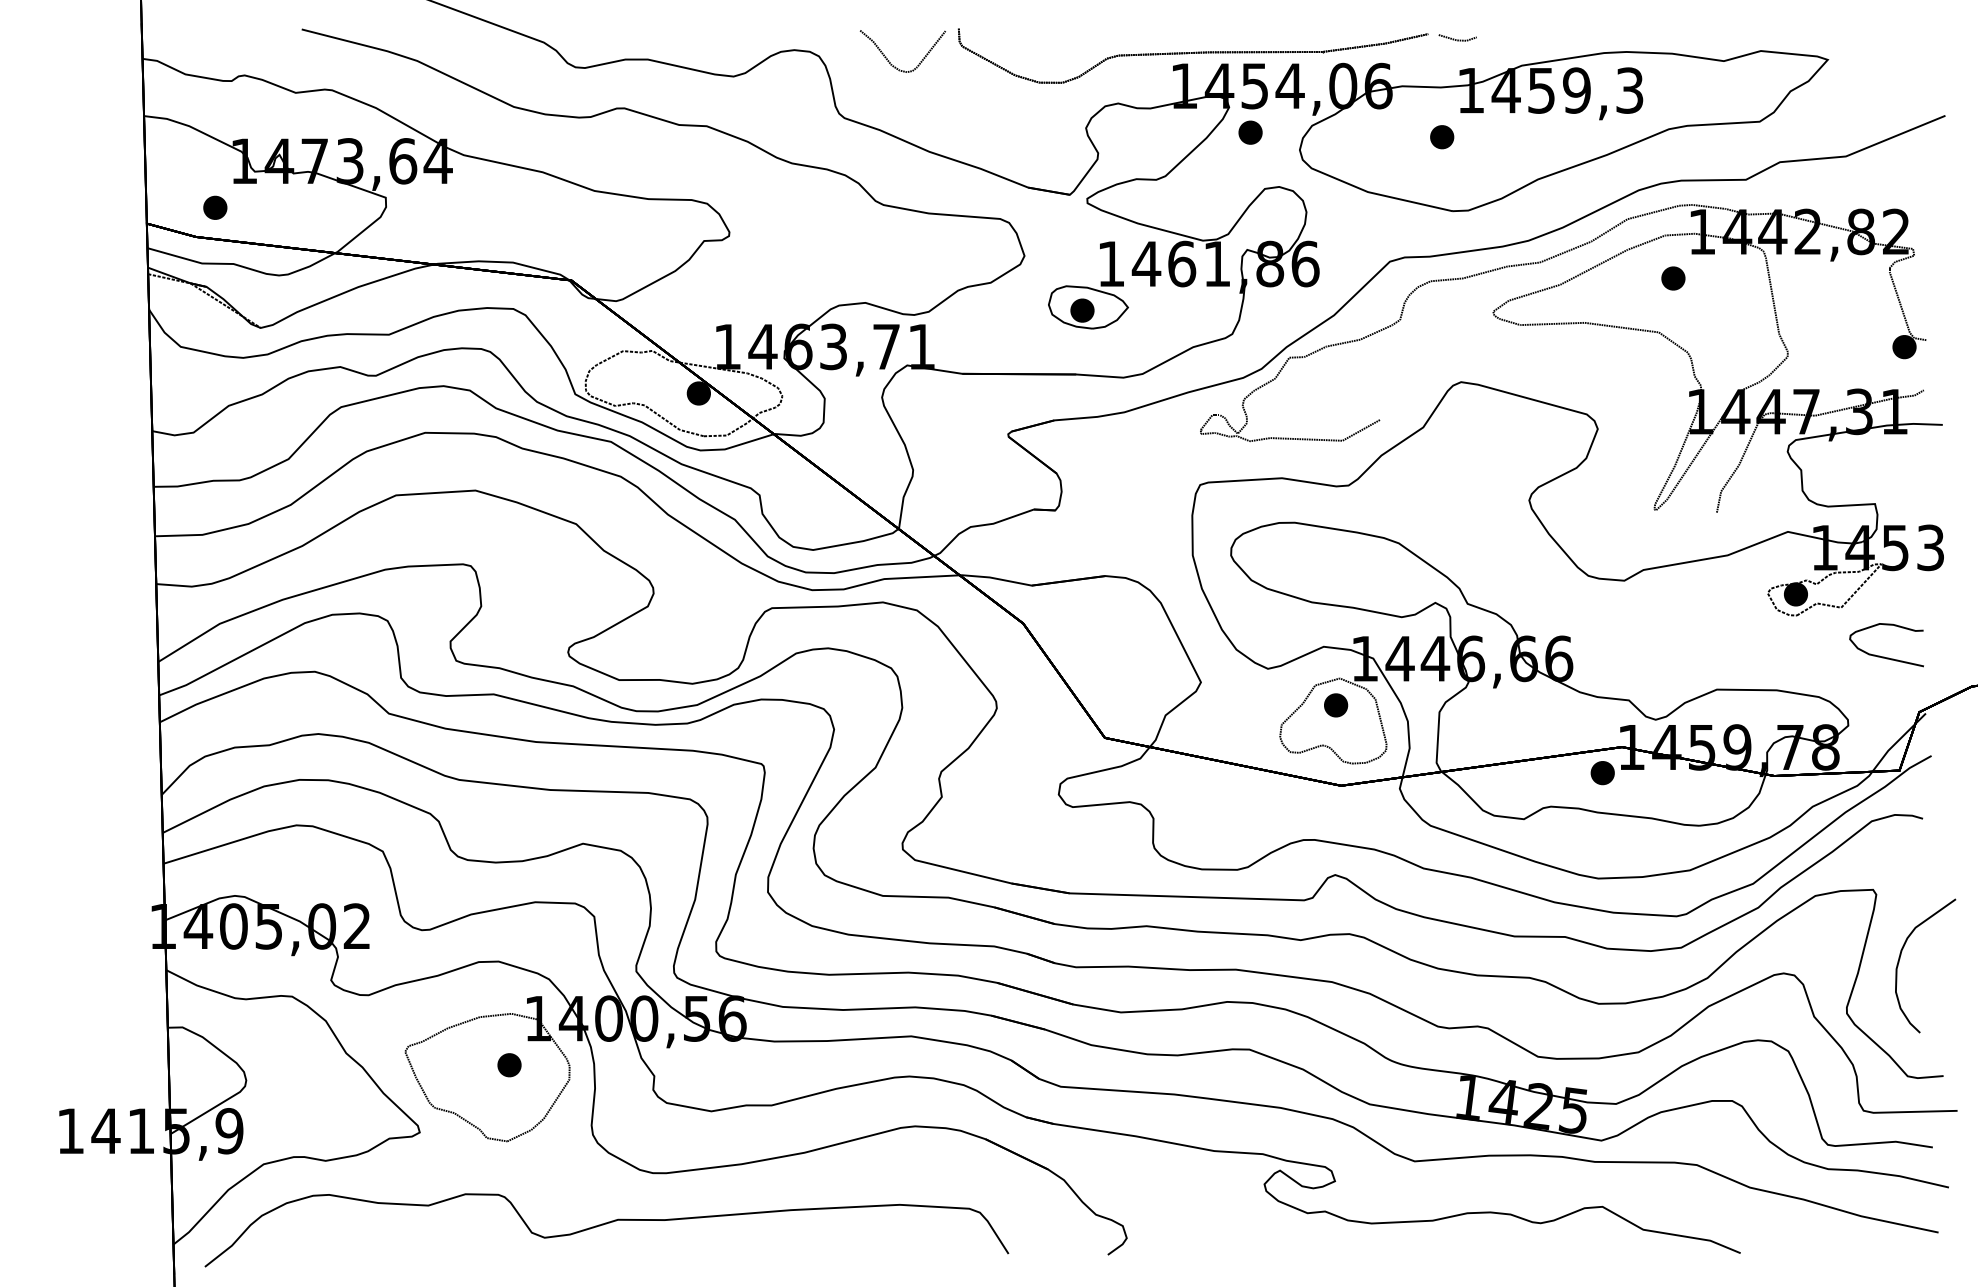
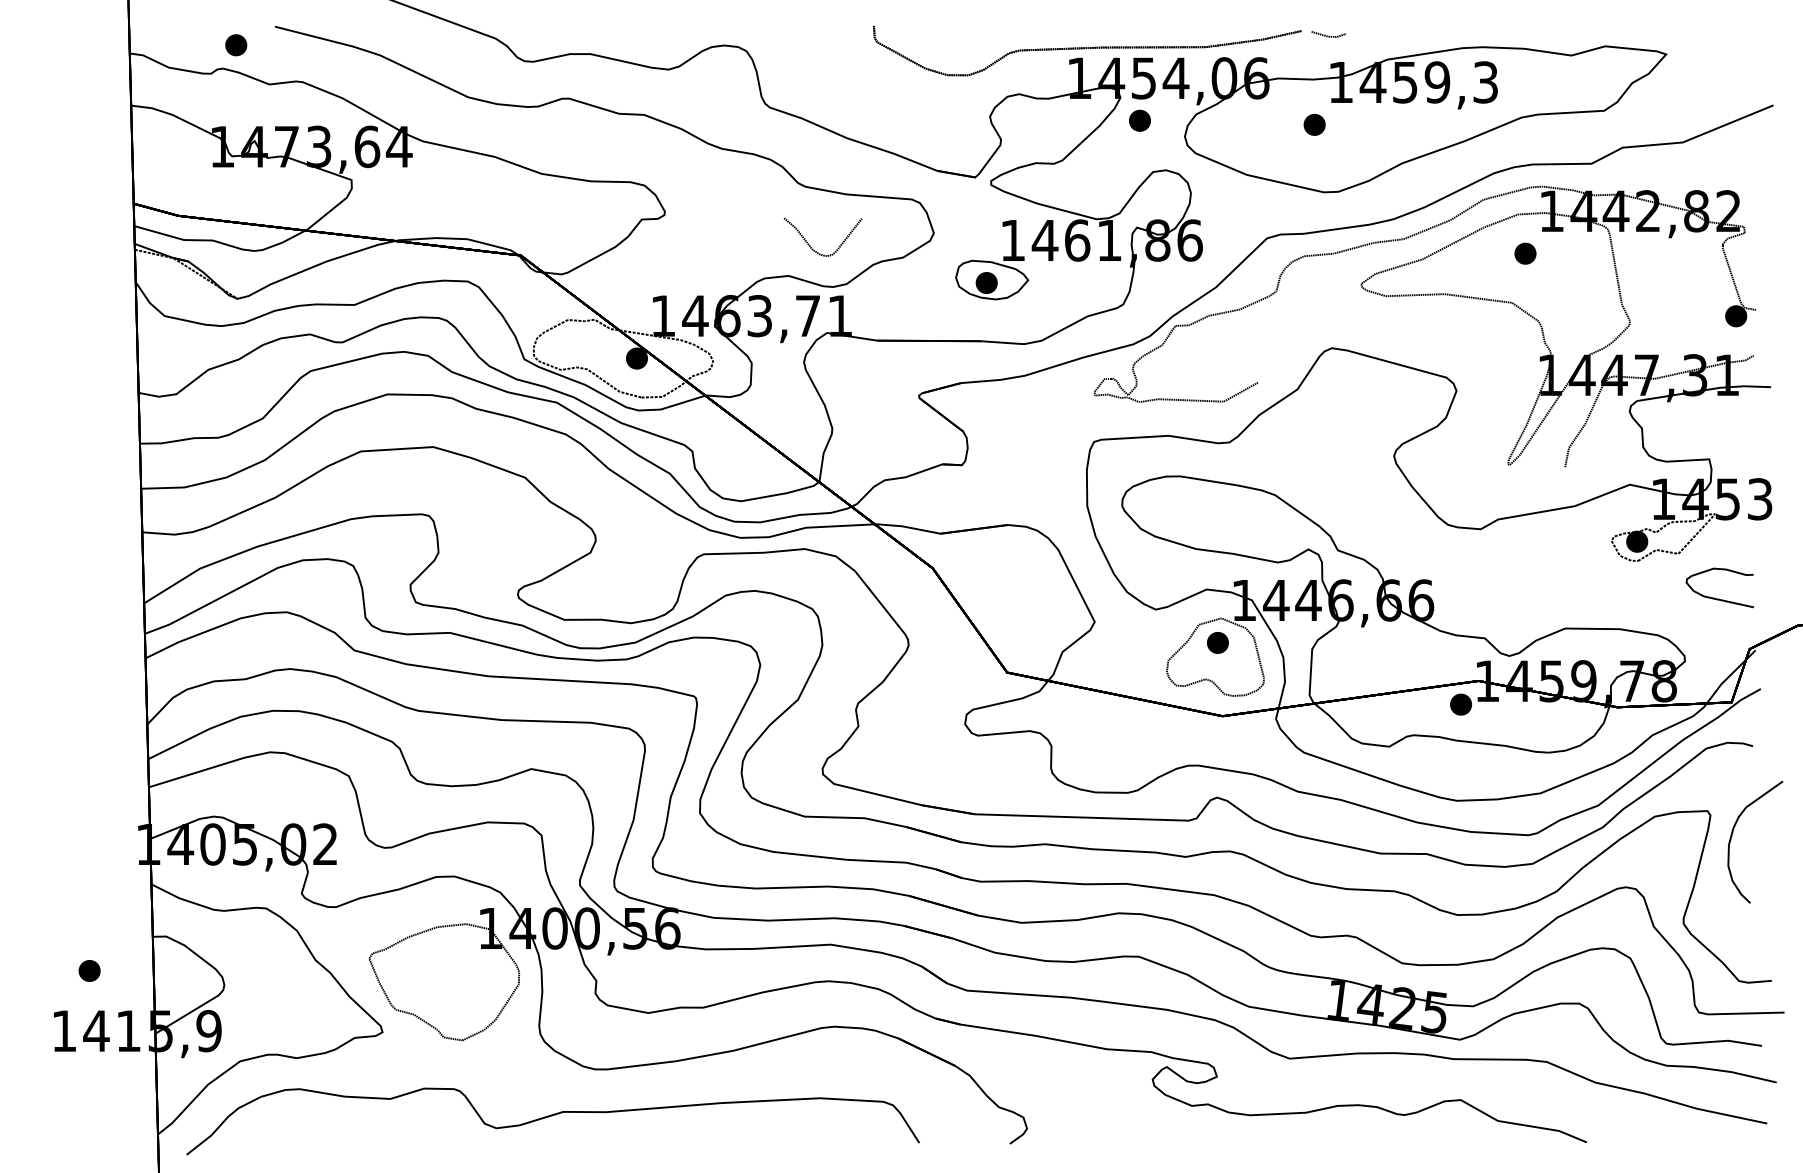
curve: (889, 60) -> (810, 245), moved
part: (215, 207) -> (236, 44), moved
curve: (1900, 959) -> (1732, 836), moved
part: (509, 1065) -> (89, 971), moved

